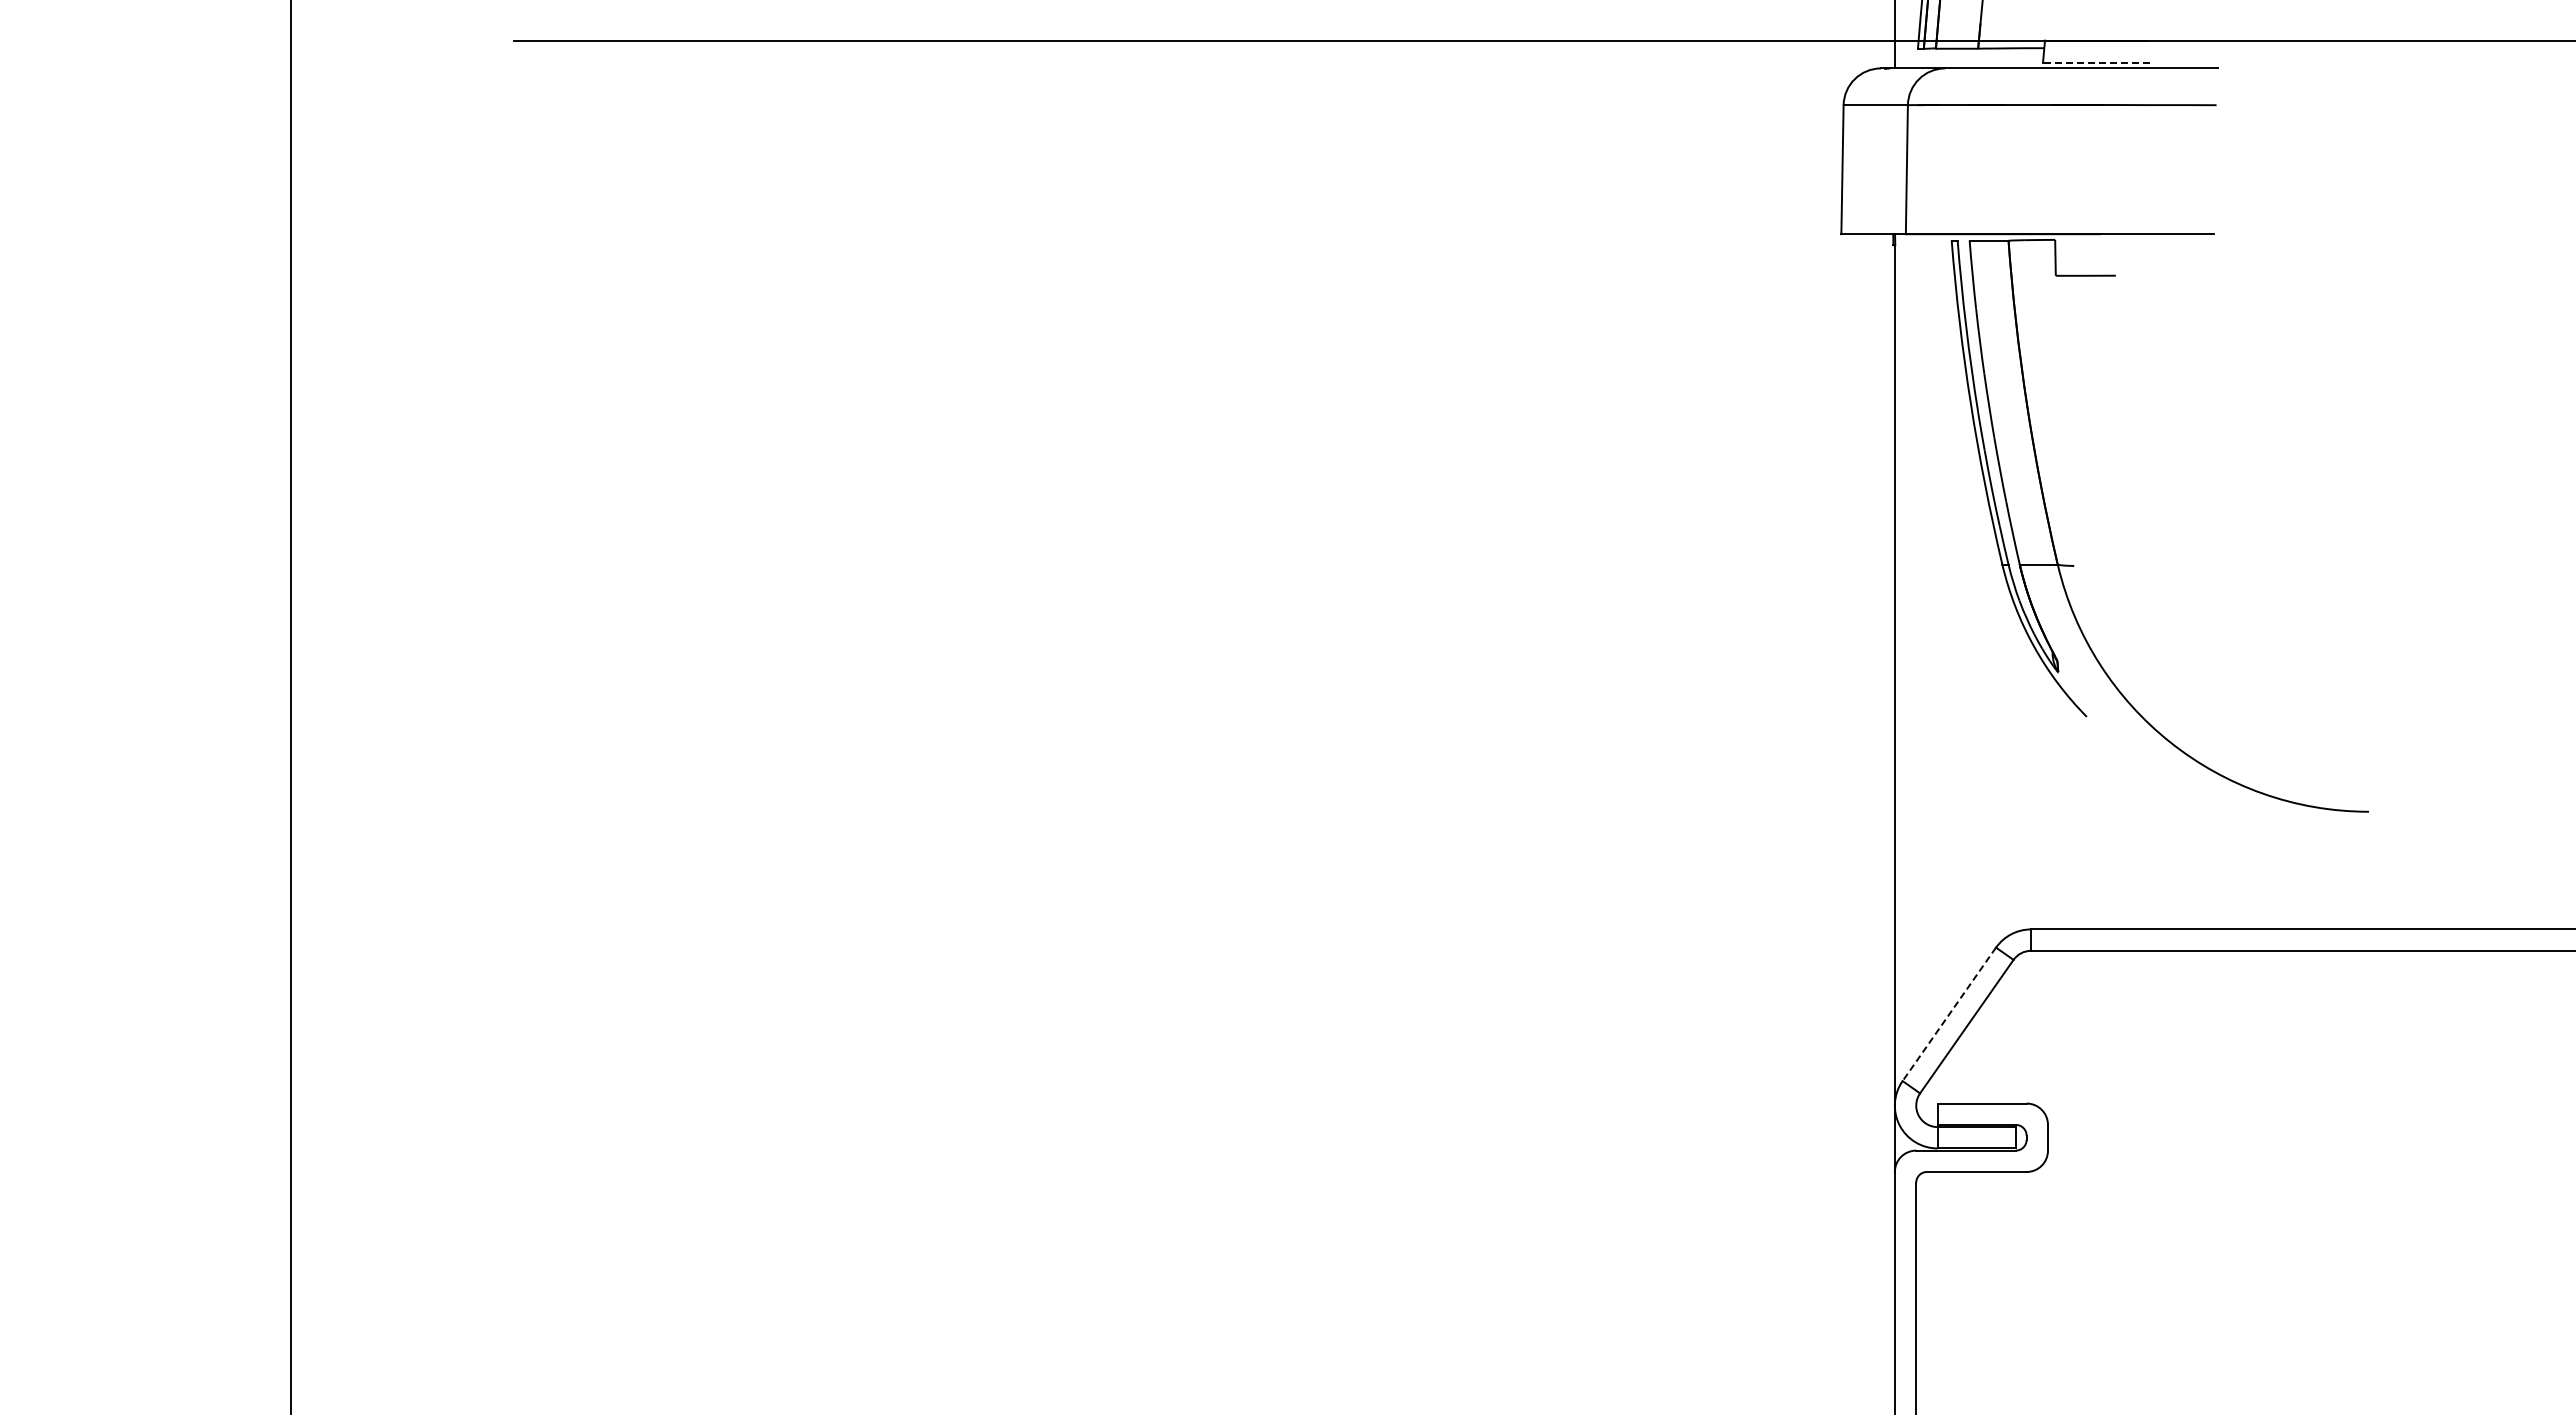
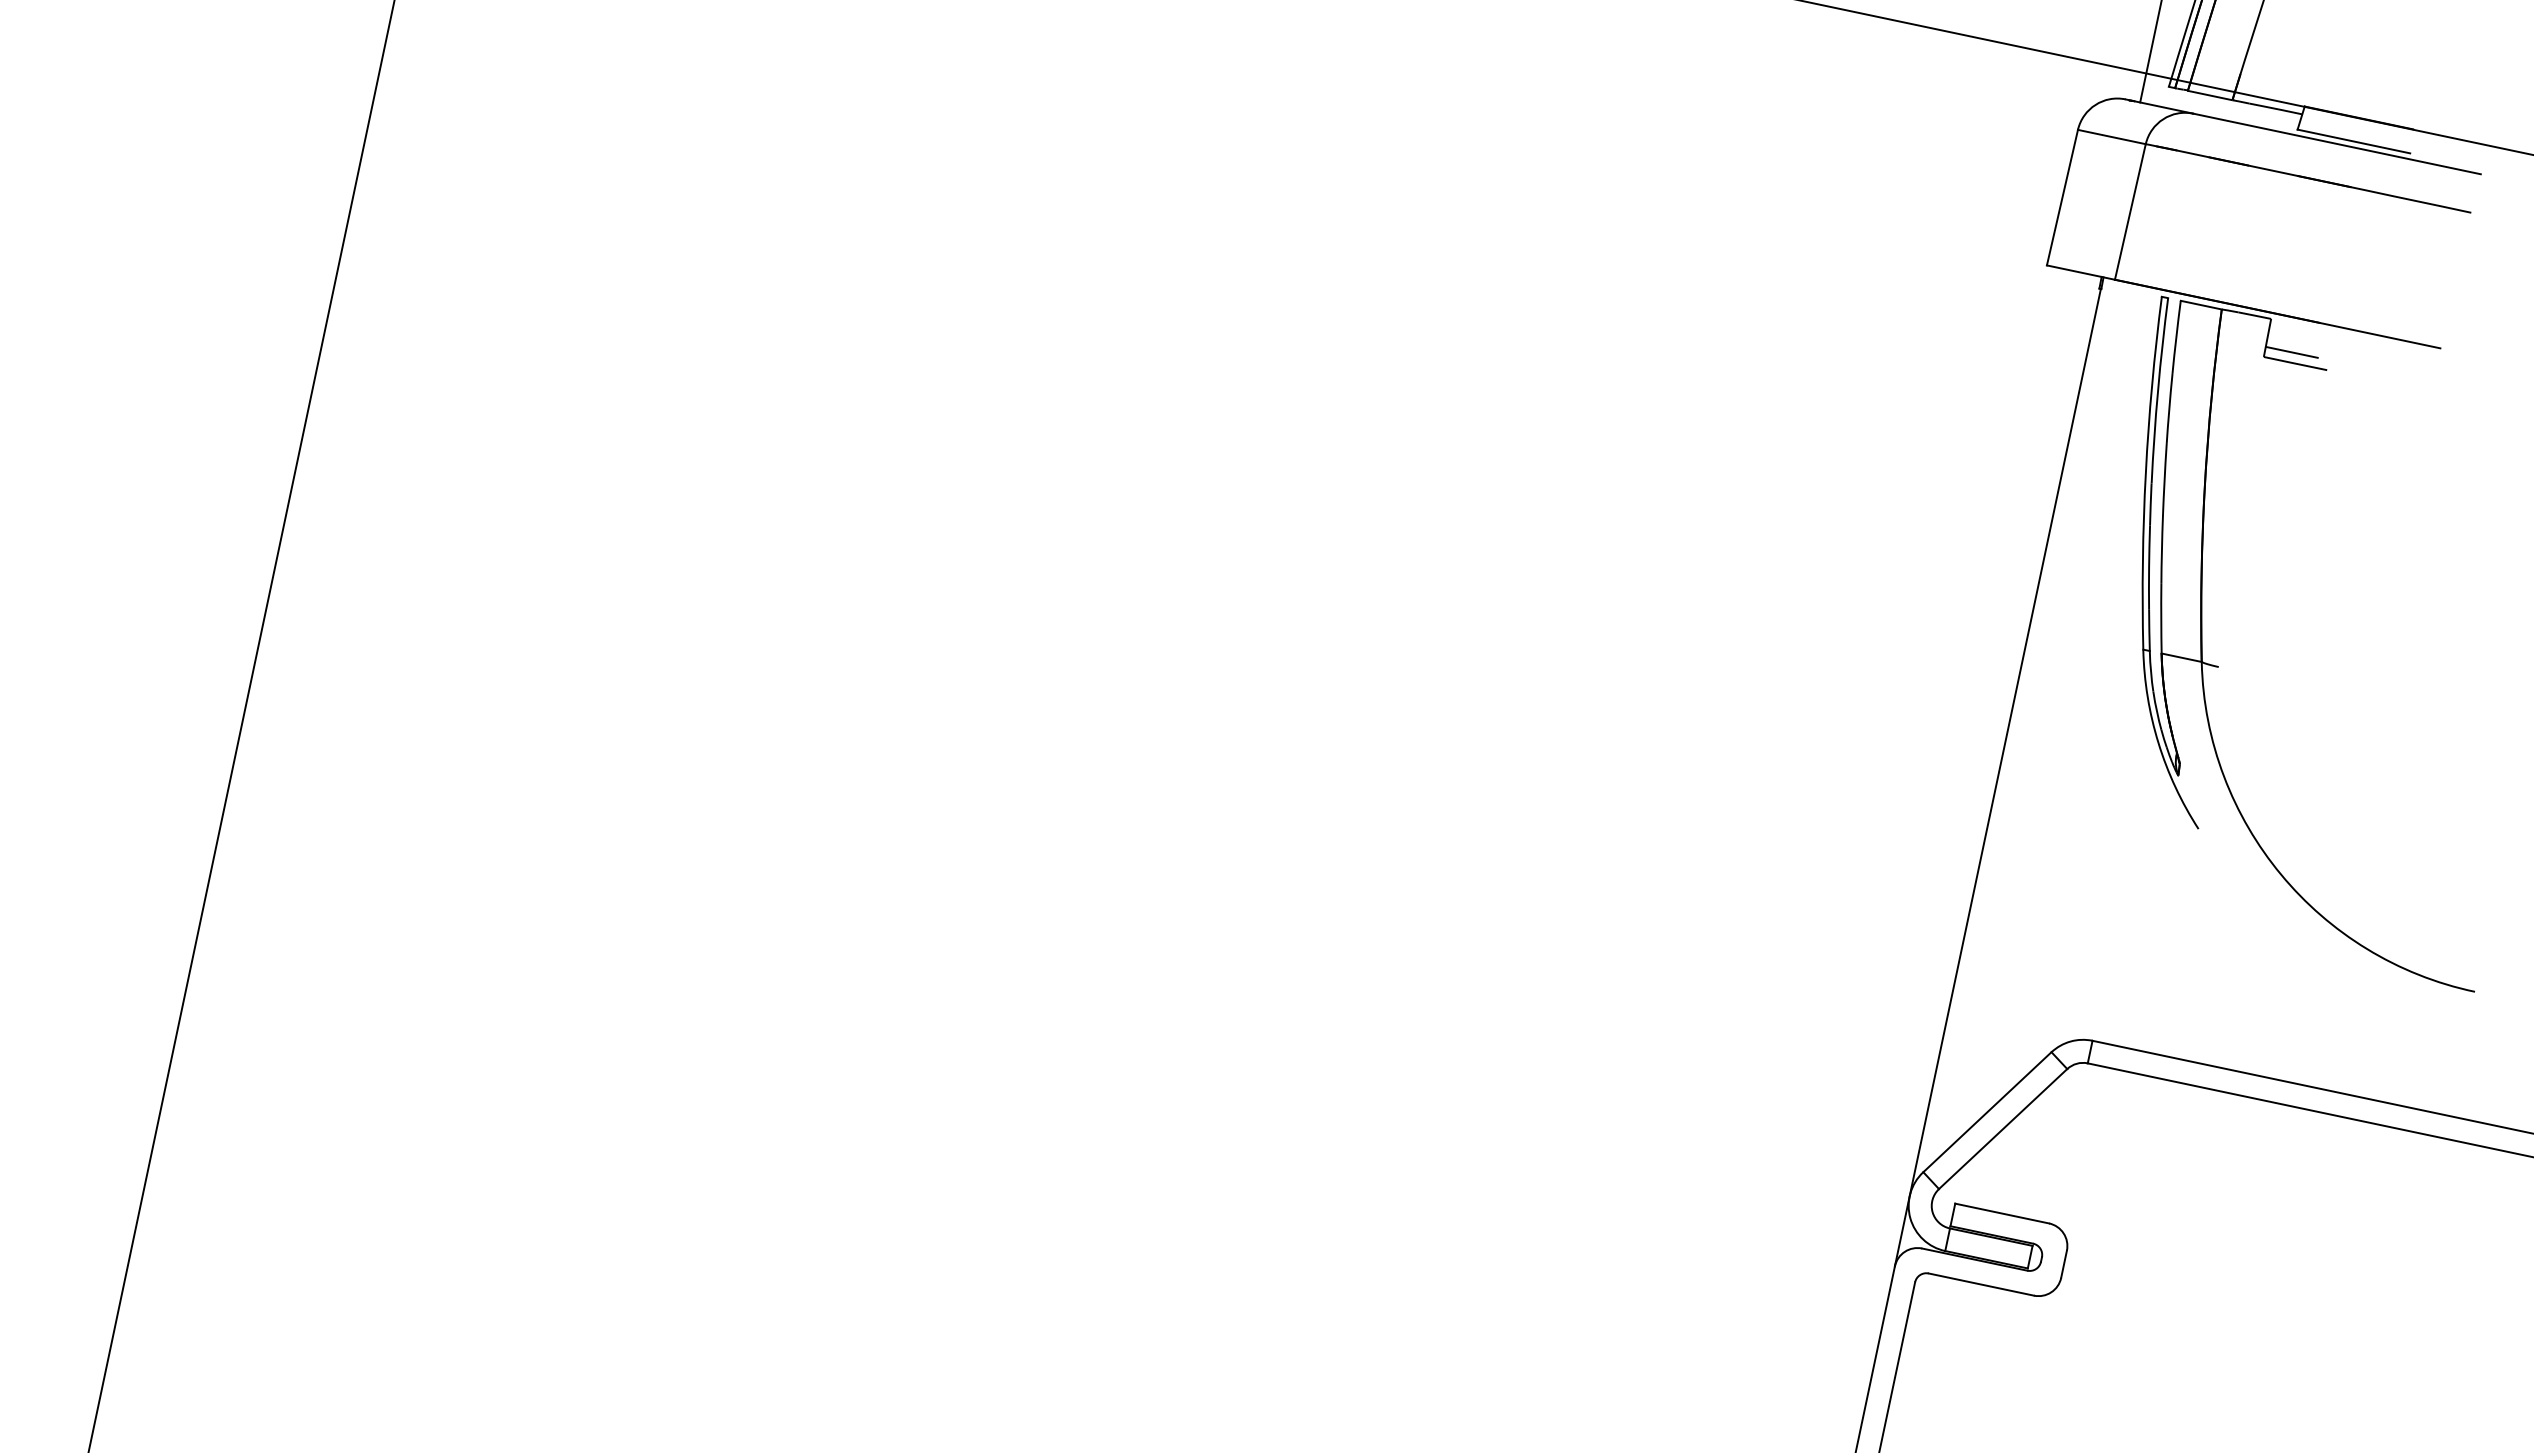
line: (2095, 62) -> (2353, 140), dashed -> solid
line: (2080, 266) -> (2291, 352), added
line: (1949, 1014) -> (1987, 1112), dashed -> solid

